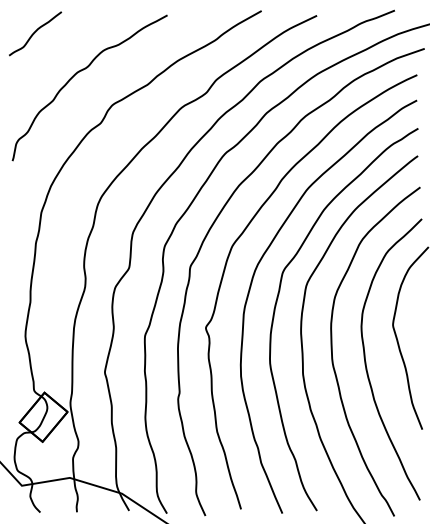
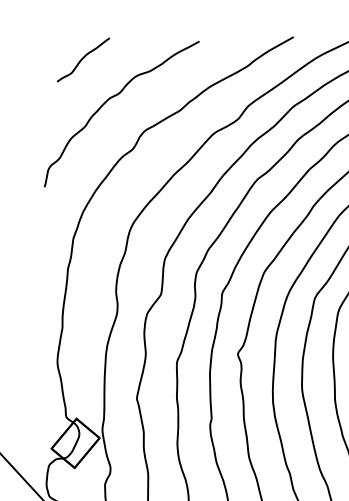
curve: (35, 33) -> (83, 59), moved

